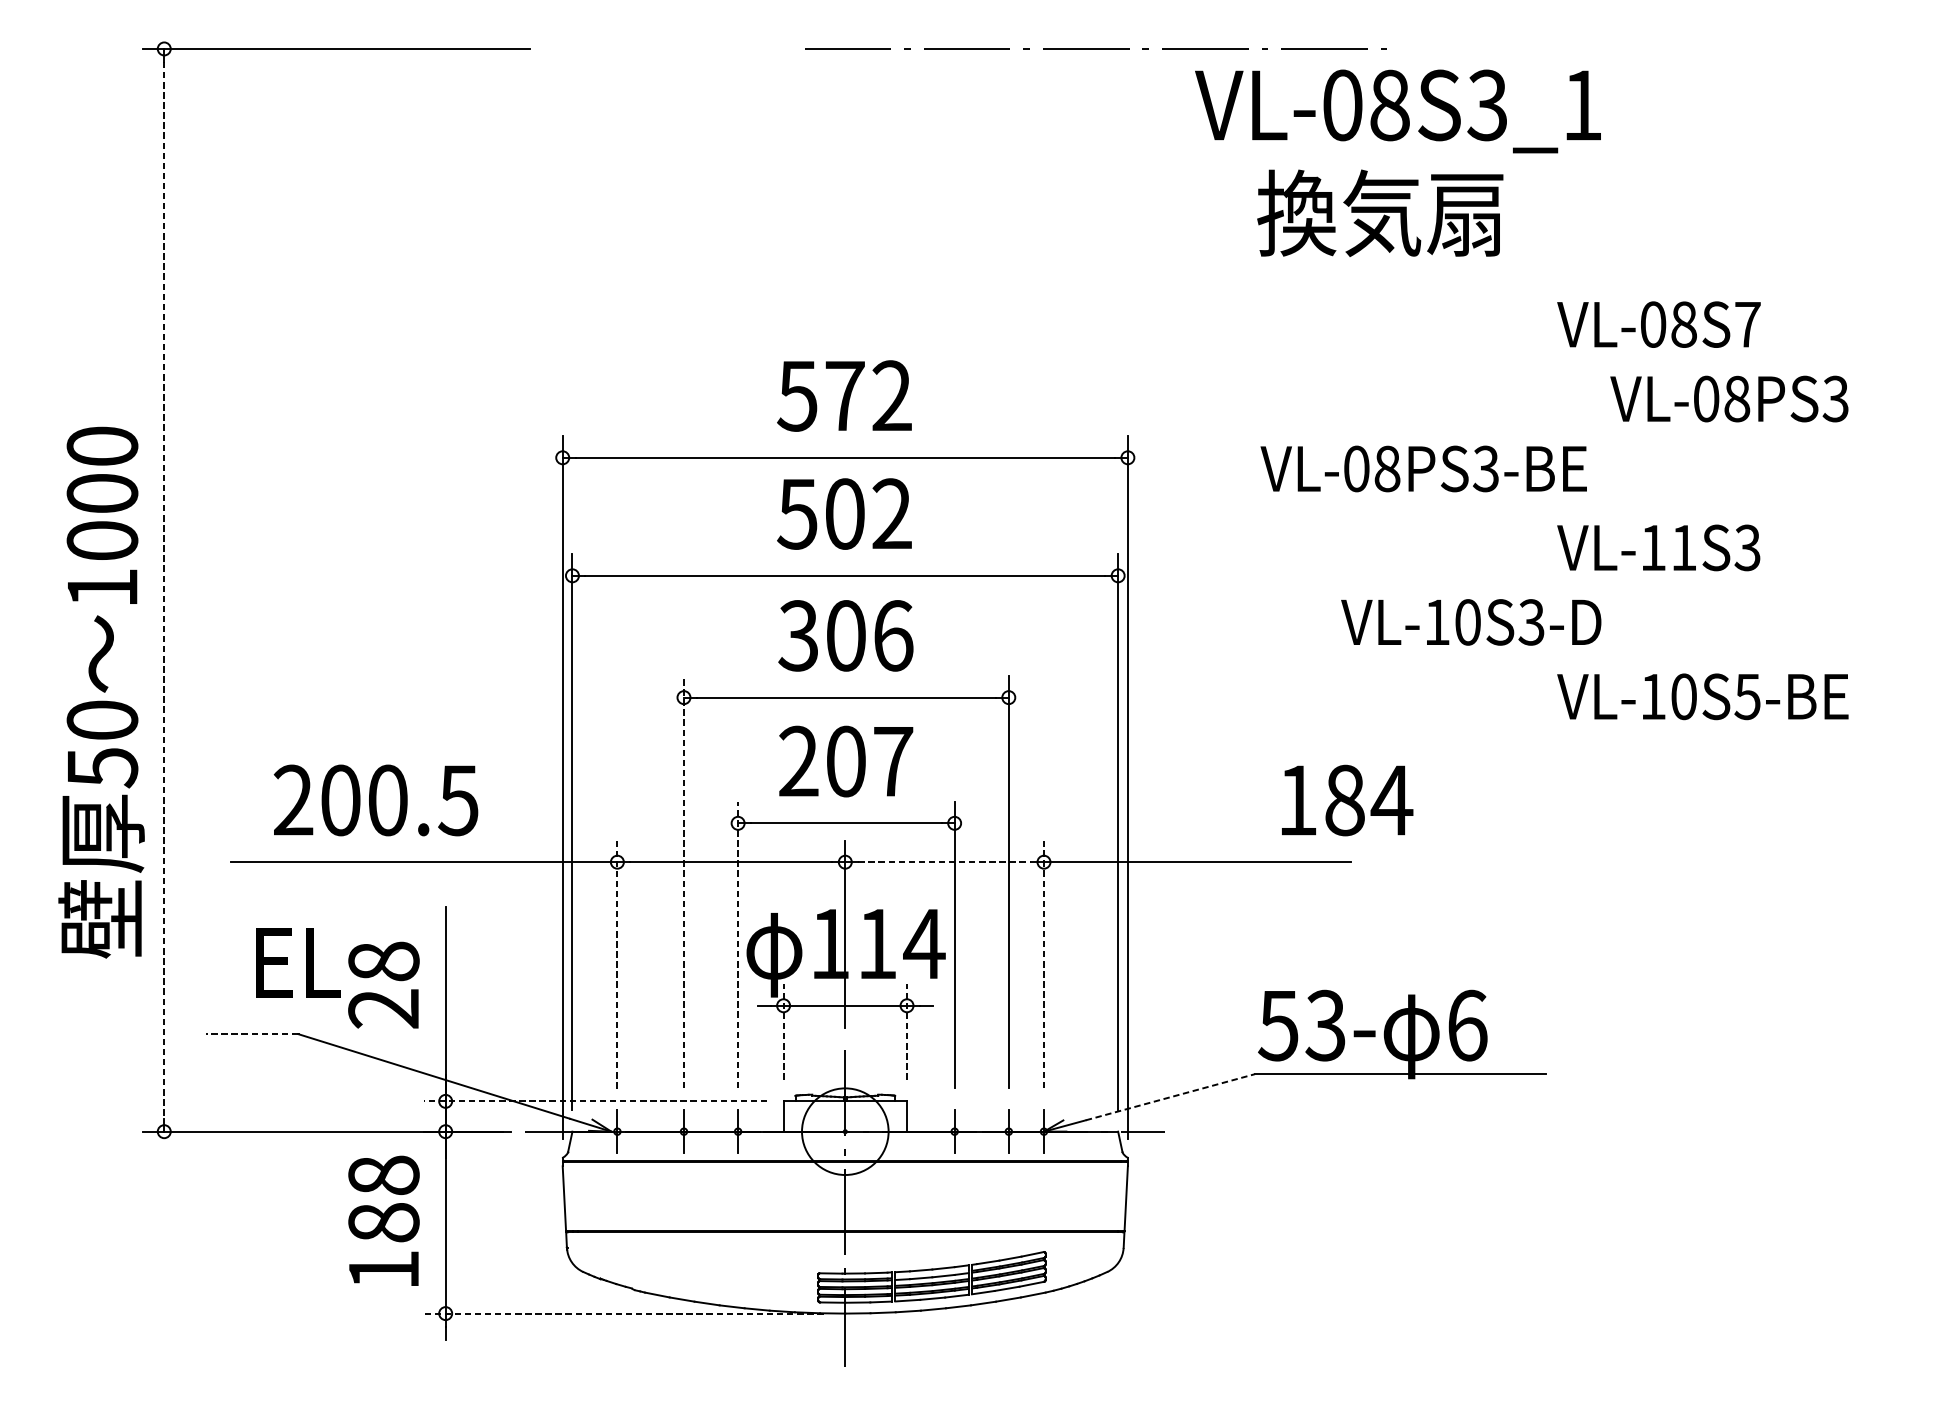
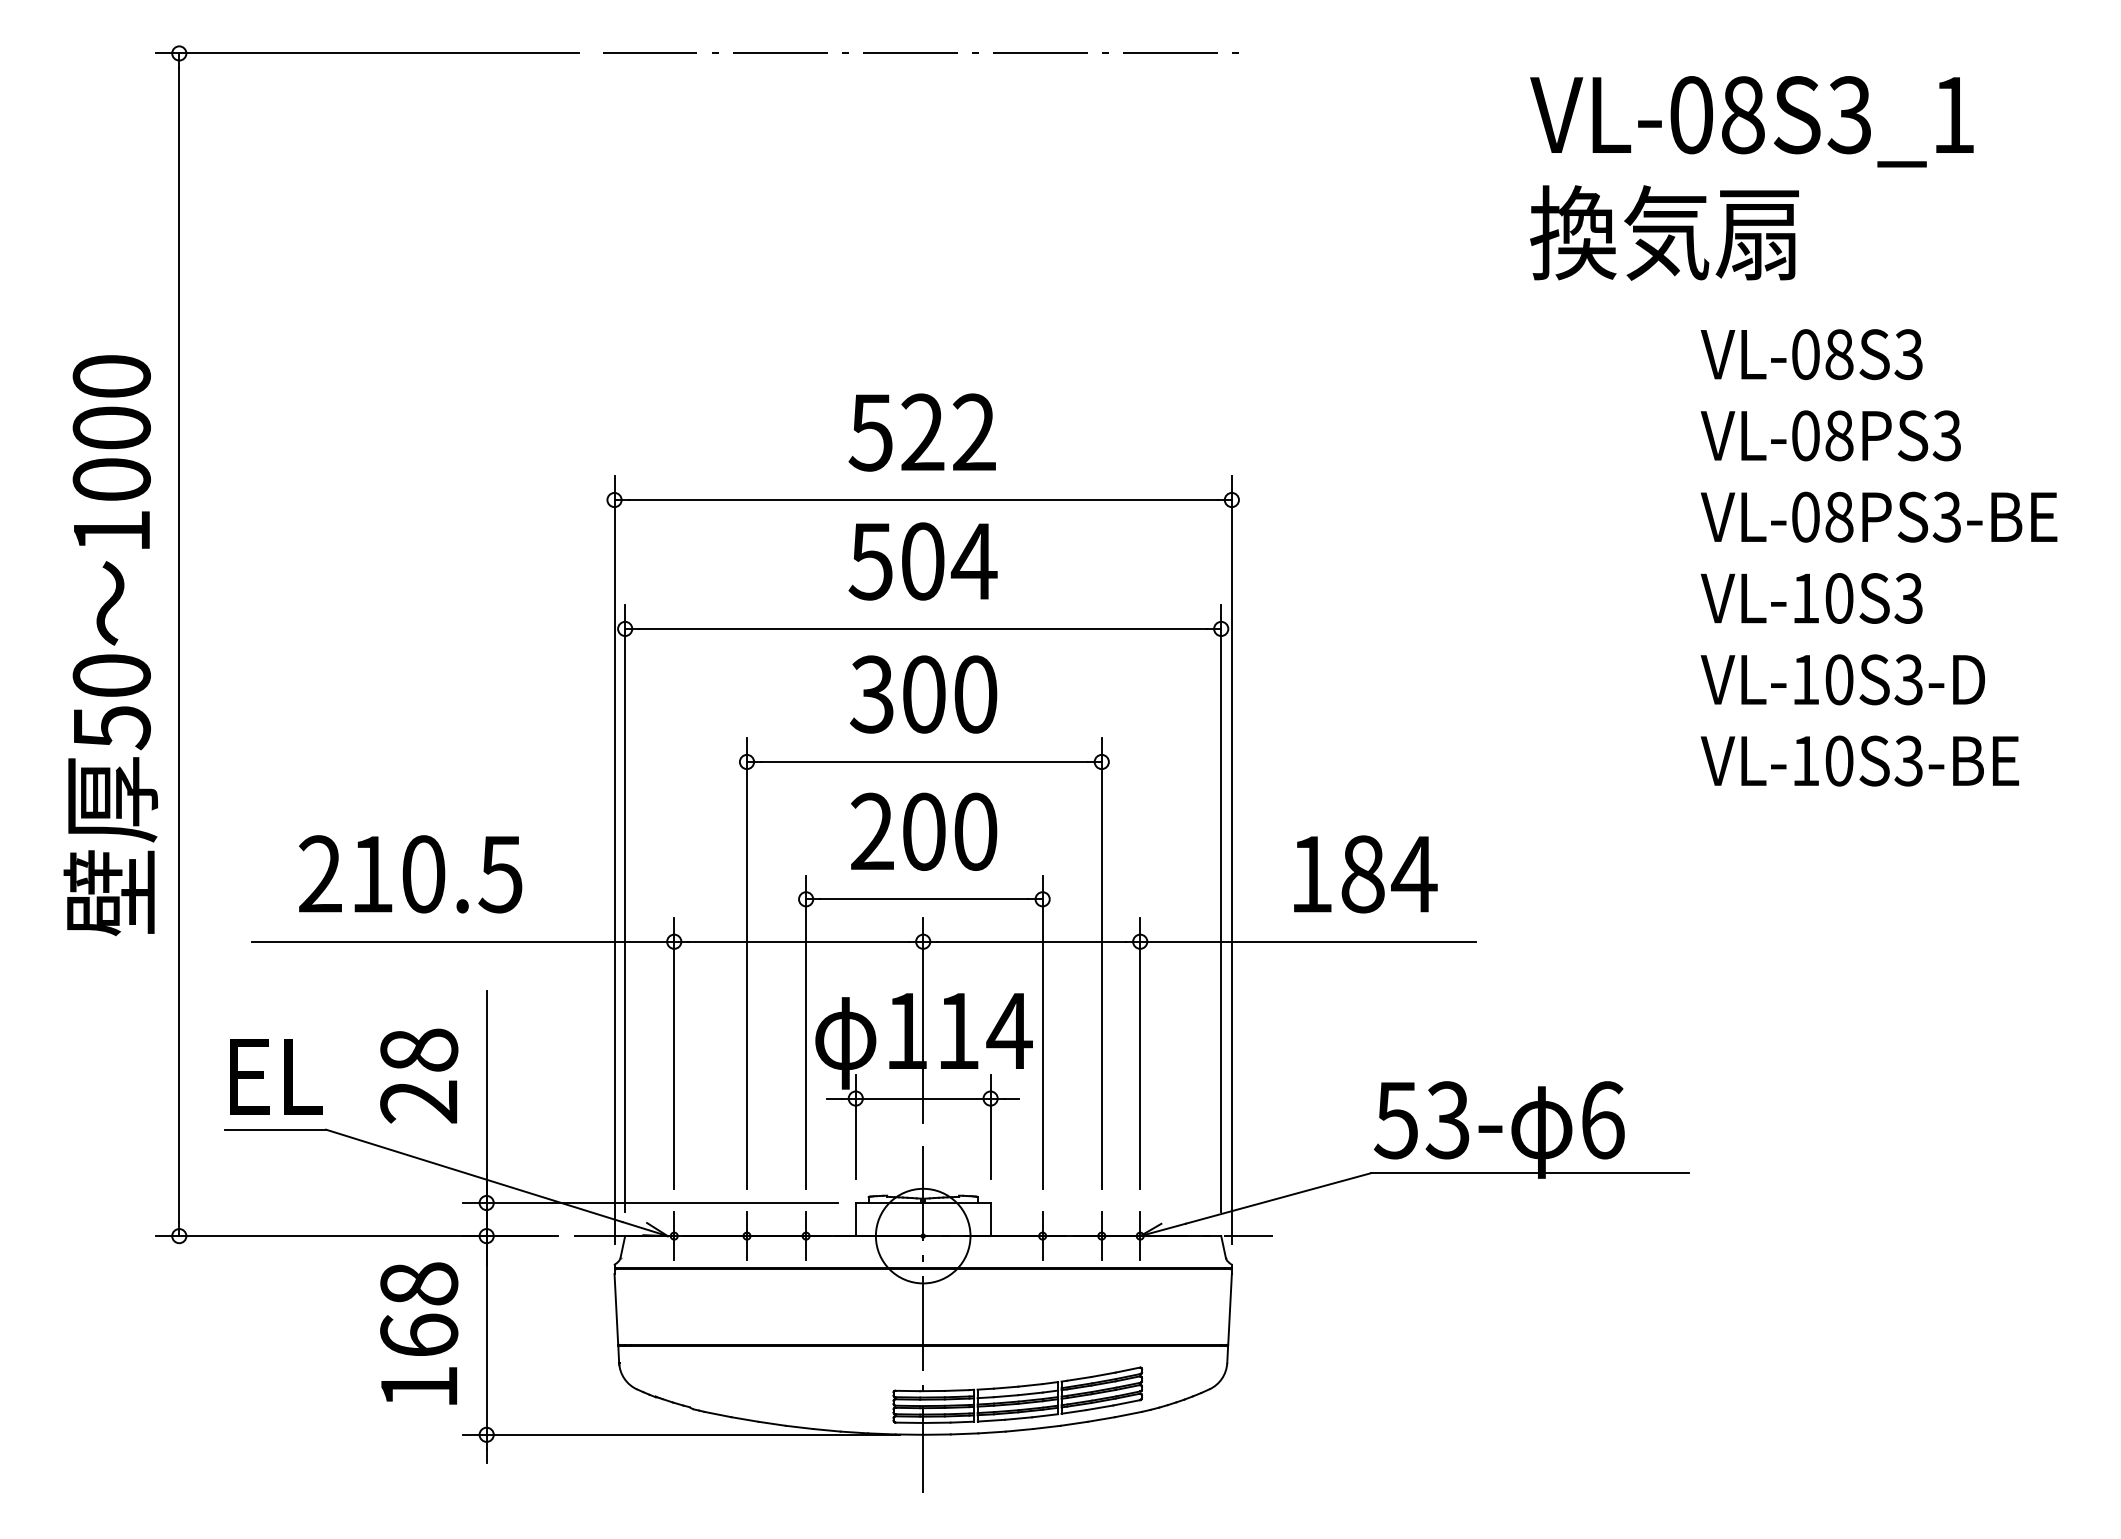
line: (1095, 48) -> (920, 52), moved
text: (1397, 111) -> (1751, 121), moved
text: (1380, 212) -> (1664, 232), moved
text: (1747, 324) -> (1908, 354), VL-08S7 -> VL-08S3
text: (844, 395) -> (922, 431), 572 -> 522
text: (1729, 398) -> (1830, 435), moved
text: (1424, 468) -> (1879, 516), moved
text: (891, 513) -> (973, 560), 502 -> 504
text: (1684, 547) -> (1839, 598), VL-11S3 -> VL-10S3
line: (164, 590) -> (179, 645), dashed -> solid
text: (1470, 622) -> (1842, 679), moved
text: (893, 635) -> (975, 694), 306 -> 300
text: (101, 692) -> (110, 645), moved
text: (1747, 696) -> (1908, 760), VL-10S5-BE -> VL-10S3-BE
text: (893, 761) -> (975, 831), 207 -> 200
text: (341, 800) -> (372, 874), 200.5 -> 210.5
text: (1347, 800) -> (1365, 874), moved
line: (945, 861) -> (1032, 941), dashed -> solid
line: (683, 882) -> (746, 963), dashed -> solid
line: (738, 945) -> (806, 1032), dashed -> solid
text: (299, 962) -> (276, 1076), moved
line: (1044, 963) -> (1140, 1052), dashed -> solid
line: (617, 964) -> (674, 1053), dashed -> solid
line: (783, 1031) -> (855, 1126), dashed -> solid
line: (906, 1031) -> (990, 1126), dashed -> solid
line: (251, 1034) -> (274, 1129), dashed -> solid
line: (1170, 1097) -> (1278, 1198), dashed -> solid
line: (595, 1101) -> (650, 1203), dashed -> solid
text: (384, 1221) -> (419, 1334), 188 -> 168
line: (623, 1313) -> (680, 1434), dashed -> solid

